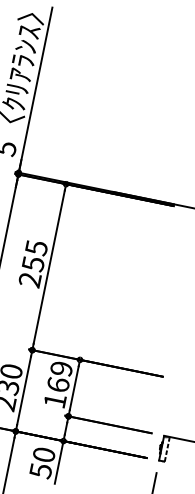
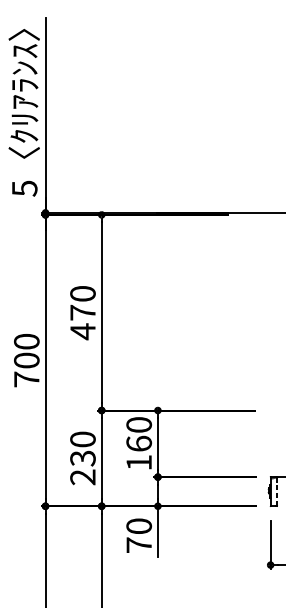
text: (32, 264) -> (82, 313), 255 -> 470
text: (61, 368) -> (139, 424), 169 -> 160
text: (41, 471) -> (139, 545), 50 -> 70

